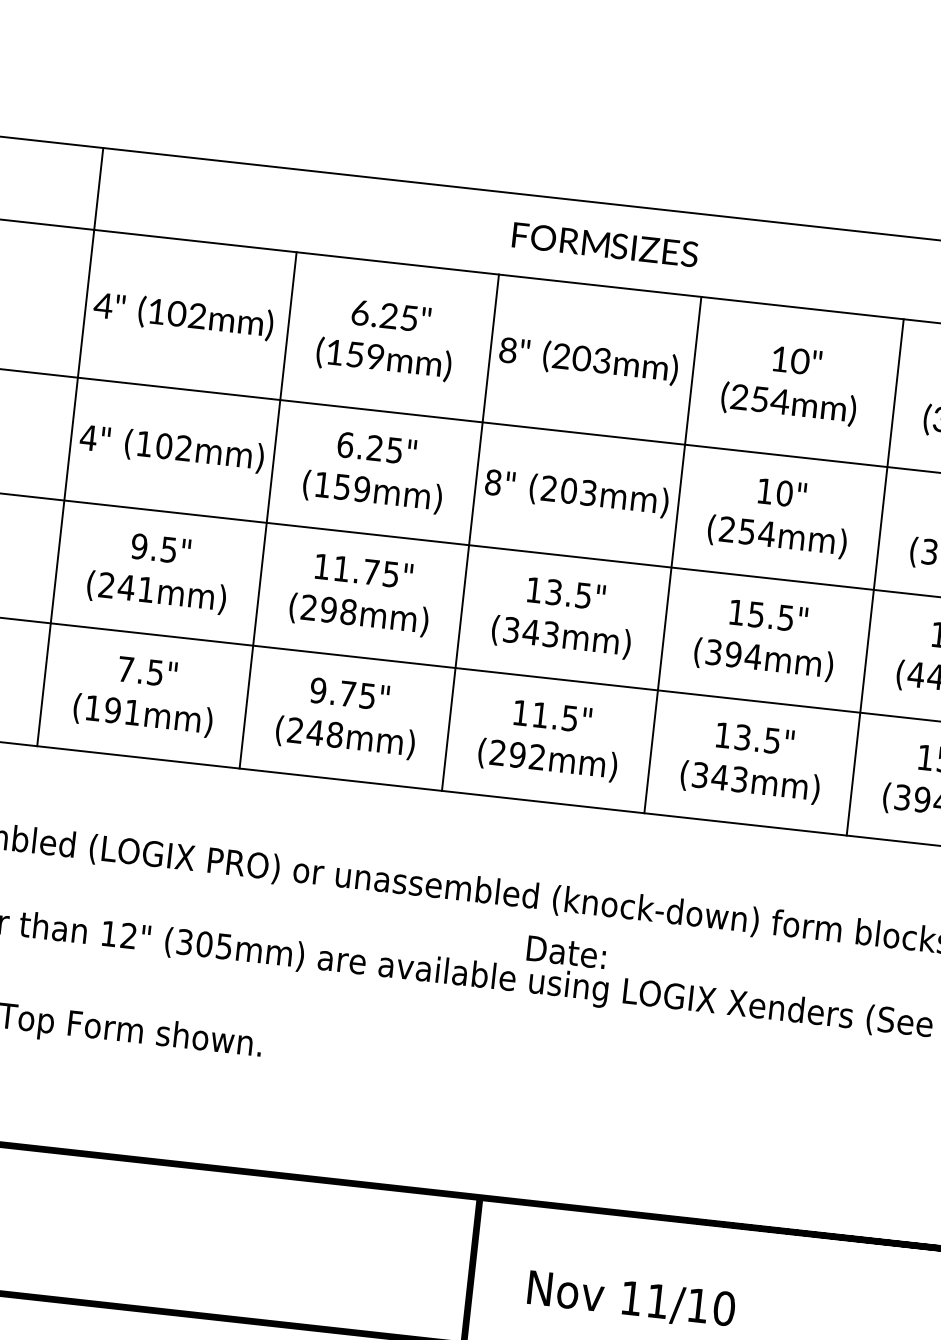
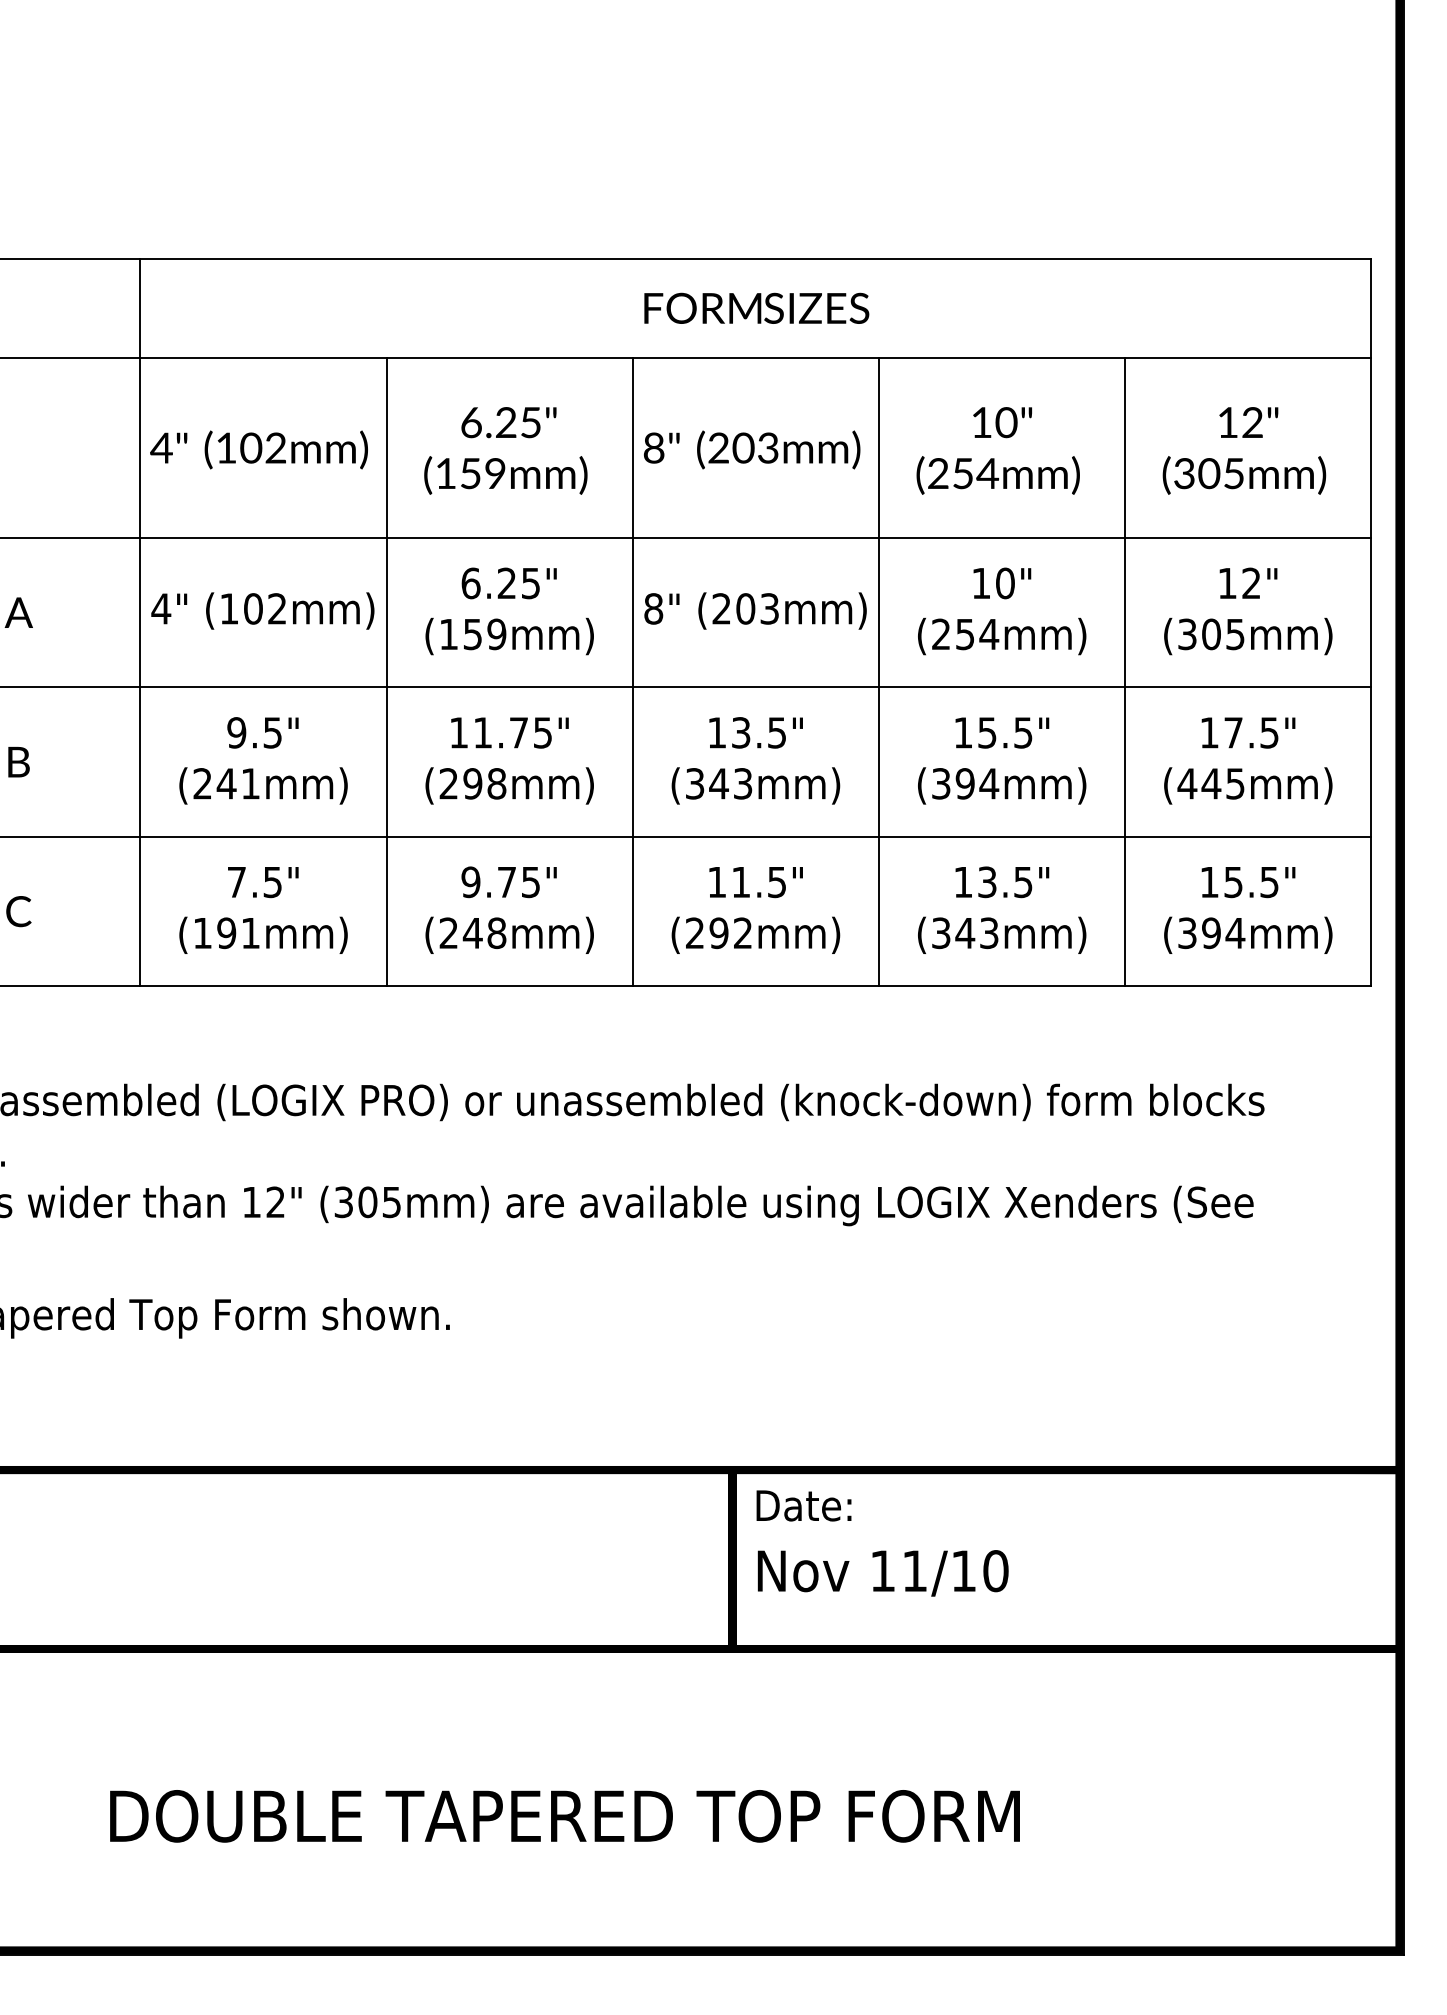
text: (566, 952) -> (803, 1505), moved
text: (630, 1300) -> (882, 1573), moved

